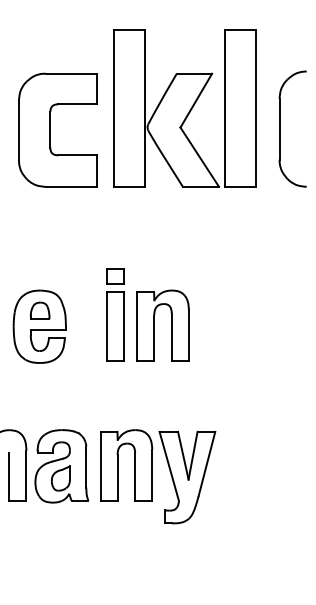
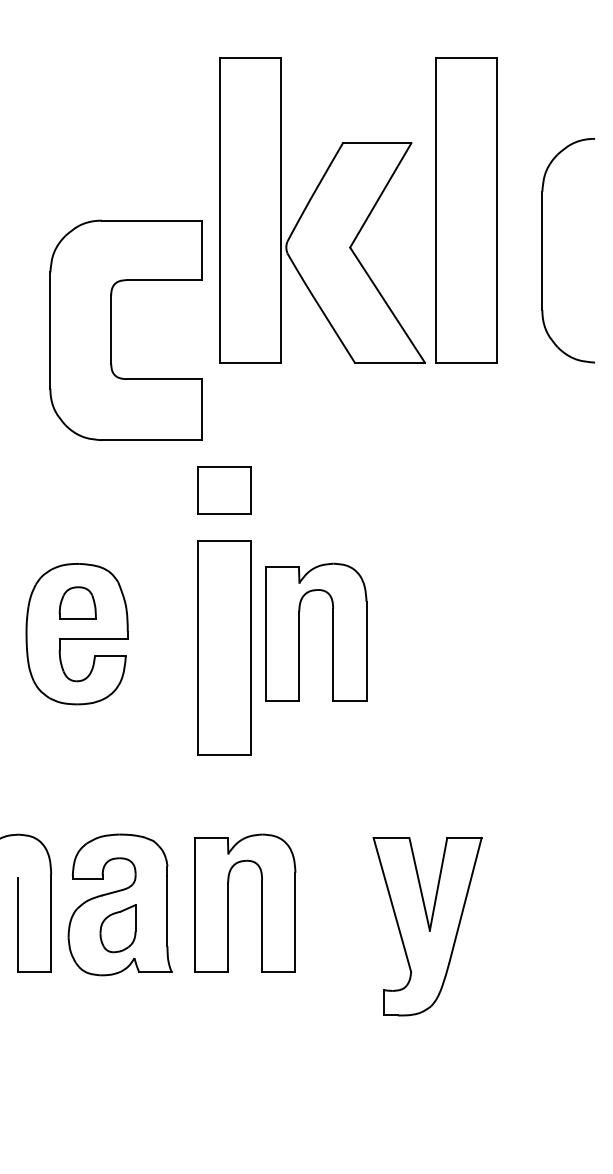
part: (50, 129) -> (111, 328), moved
part: (115, 314) -> (224, 610), size x1.6
part: (187, 477) -> (427, 926), moved

